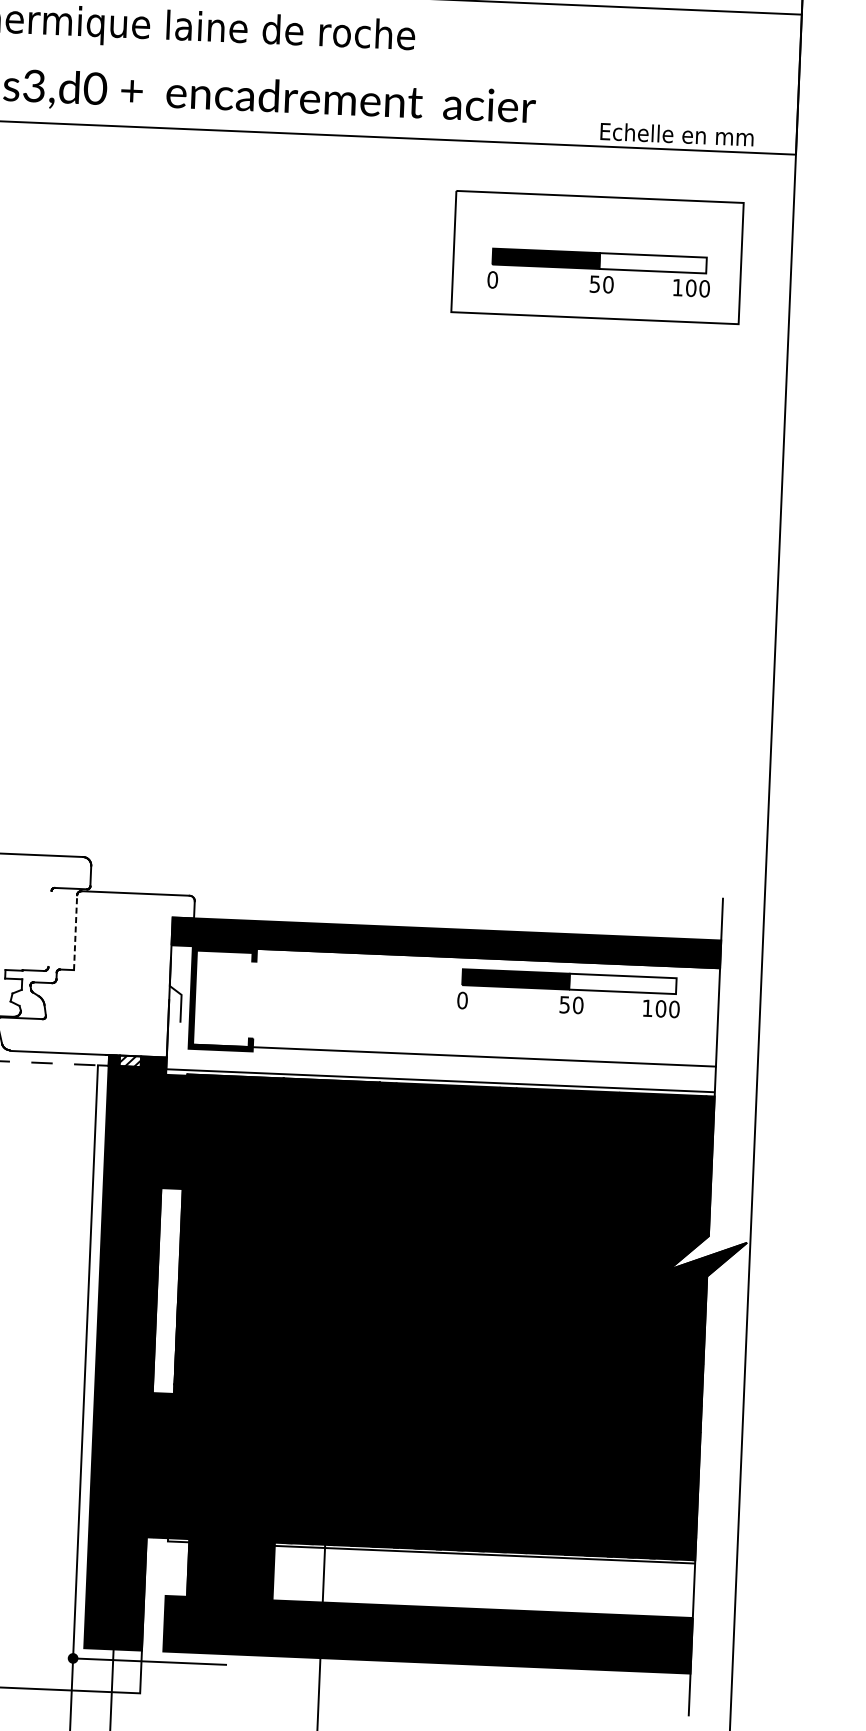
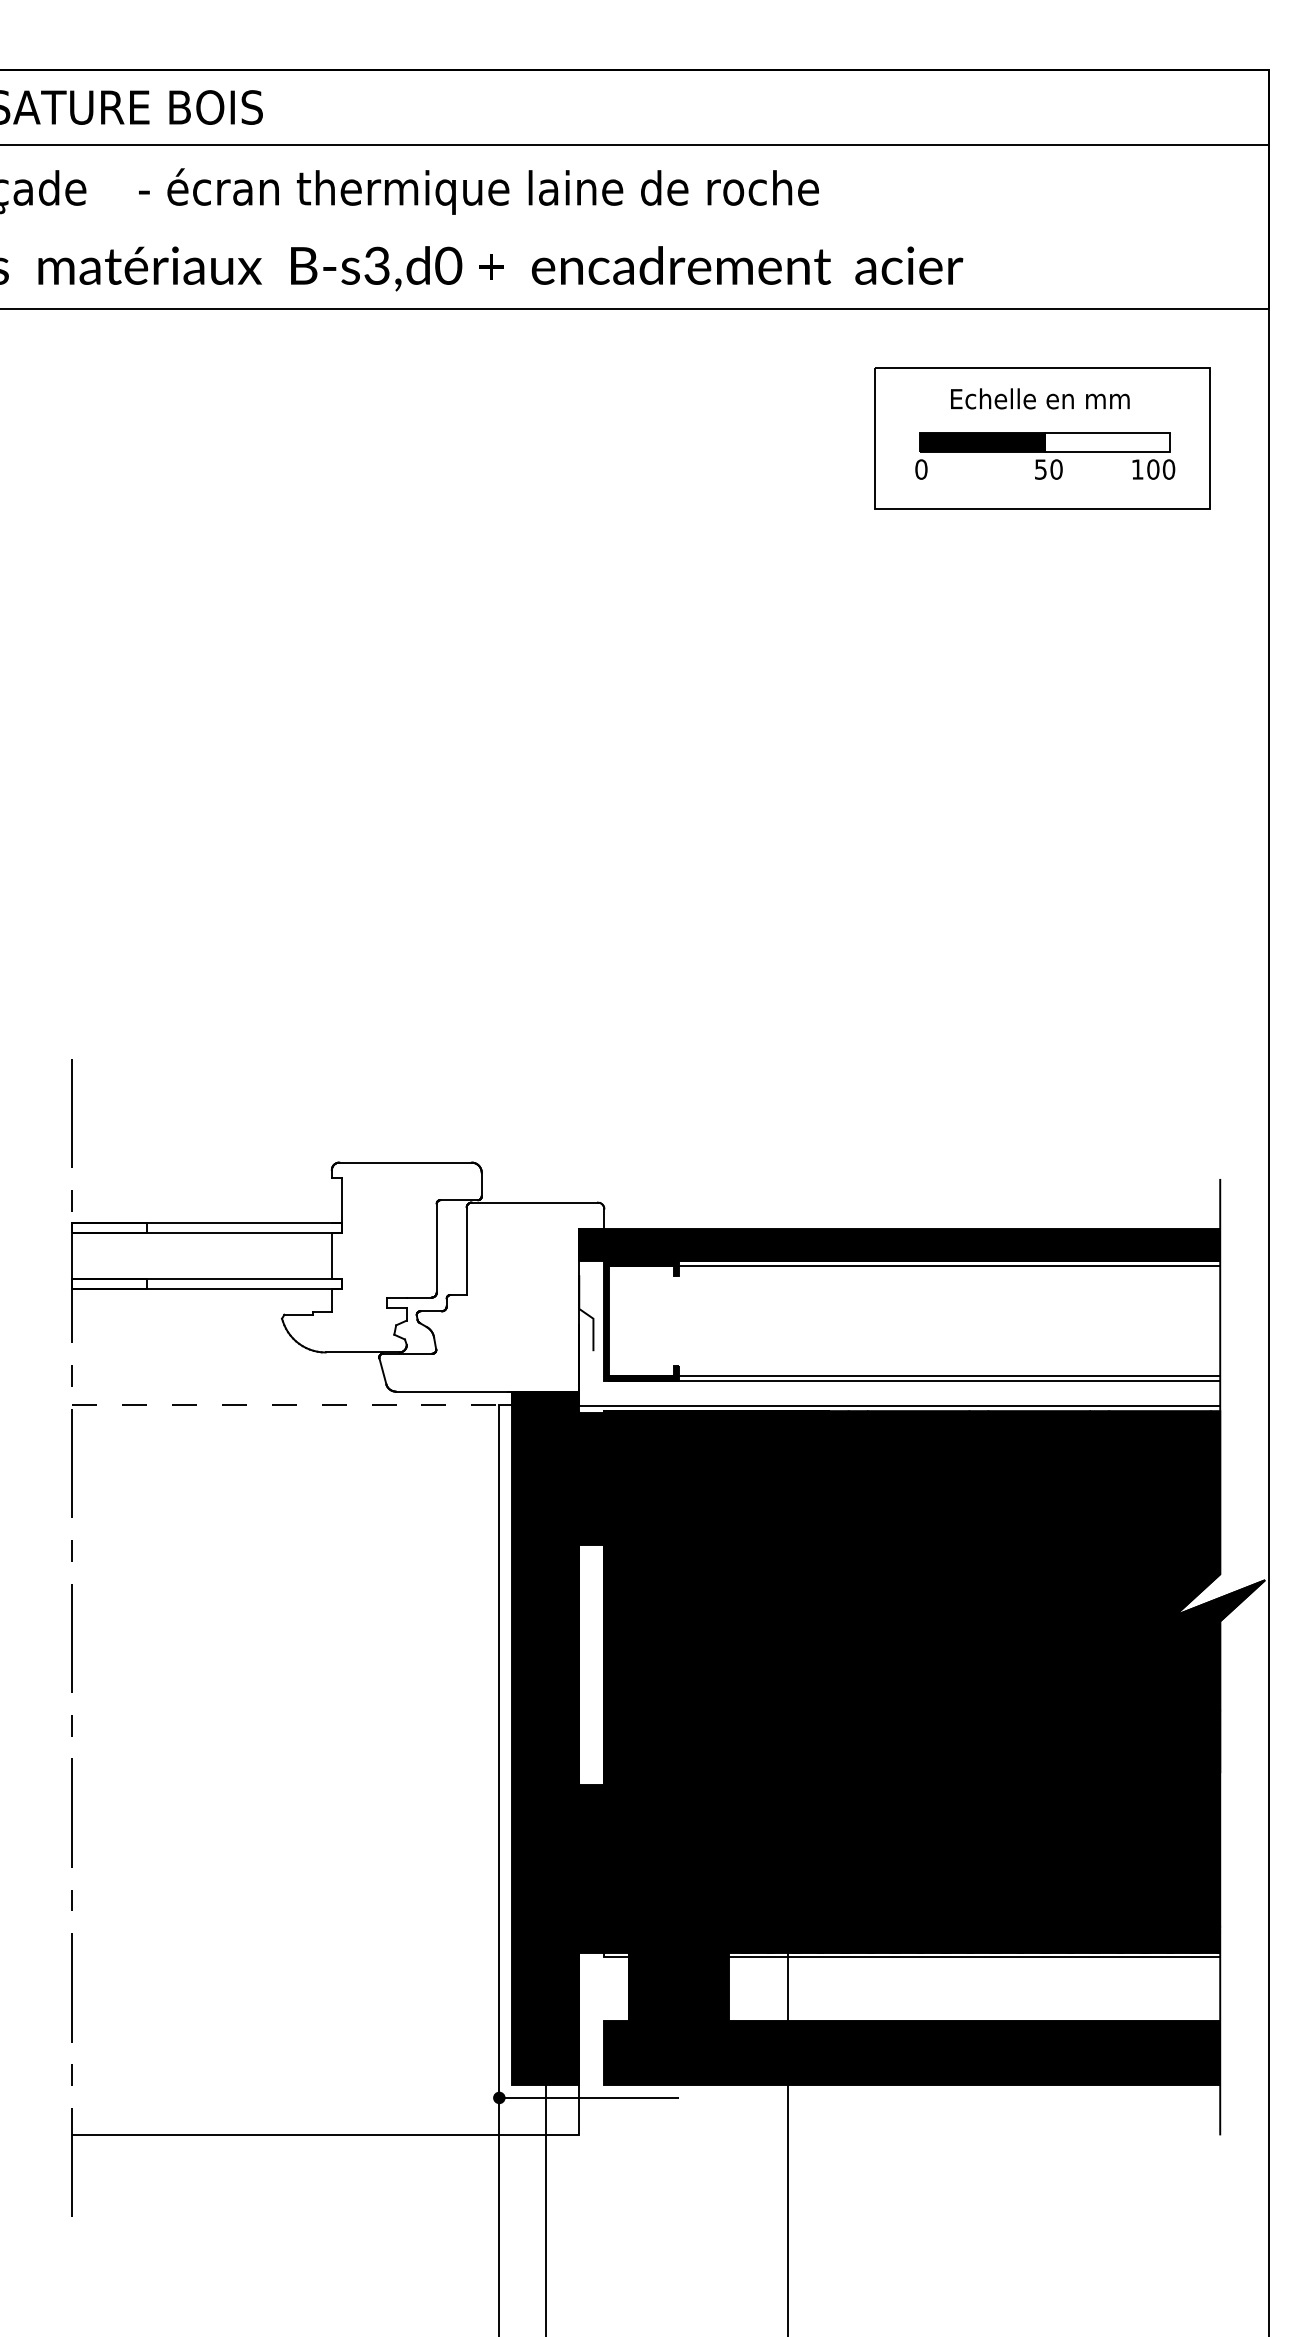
text: (677, 134) -> (1040, 398), moved
line: (49, 928) -> (436, 1247), added
line: (75, 932) -> (466, 1251), dashed -> solid
line: (458, 961) -> (914, 1266), added
part: (569, 992) -> (1045, 1297), removed
line: (454, 1060) -> (914, 1381), added
fill: (130, 1061) -> (536, 1398), added

